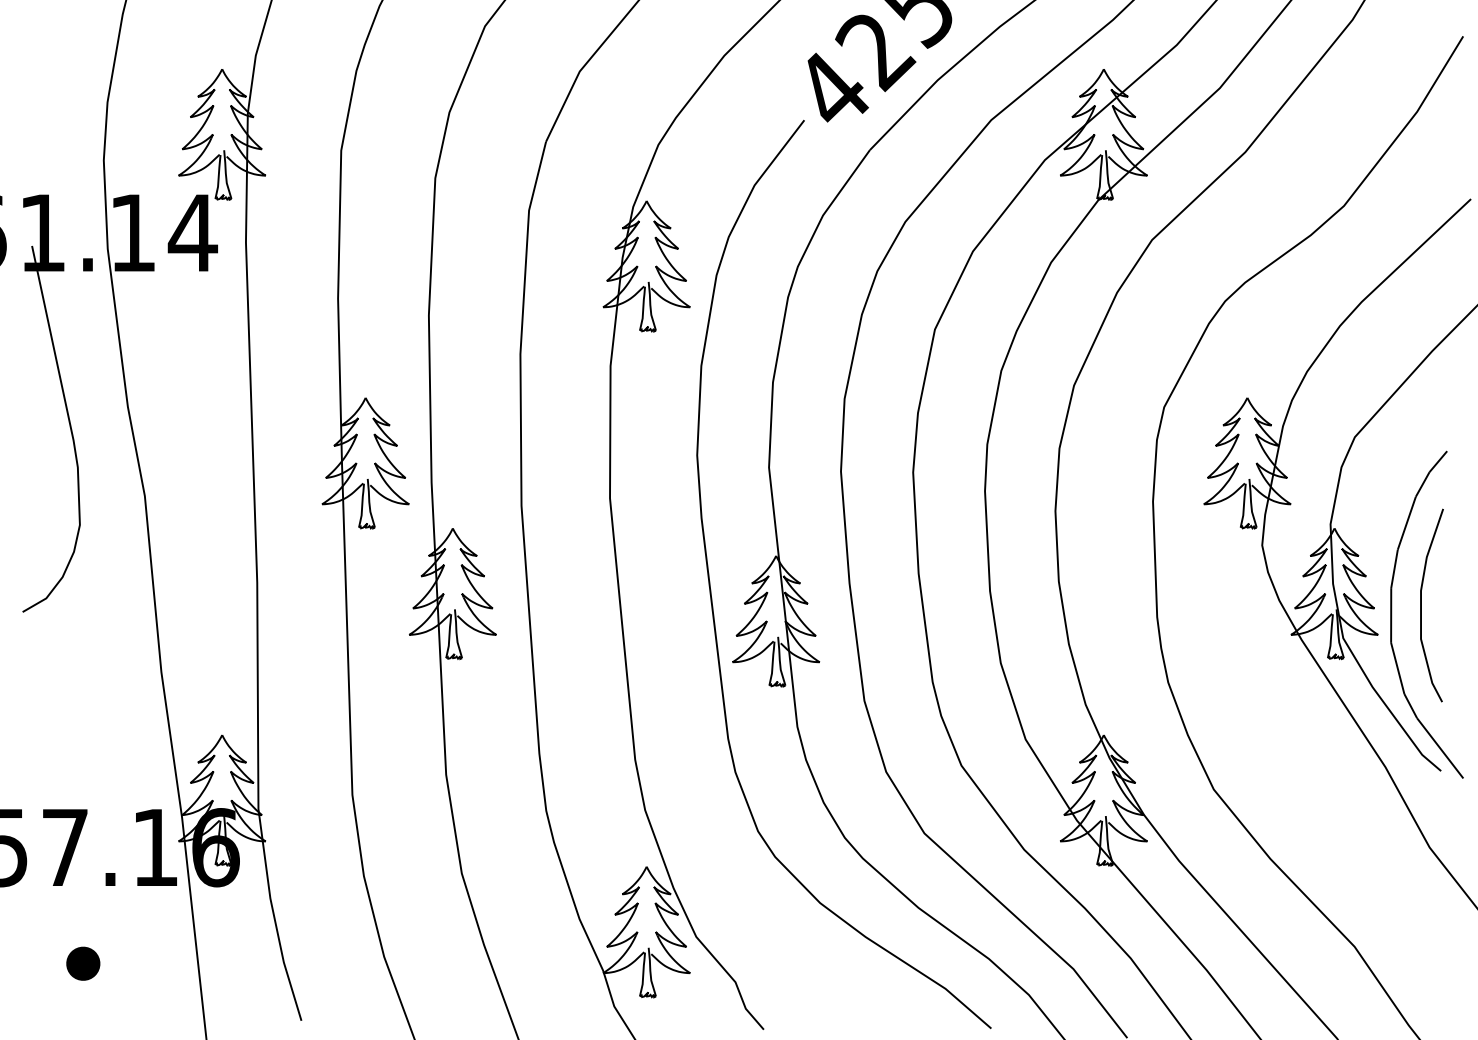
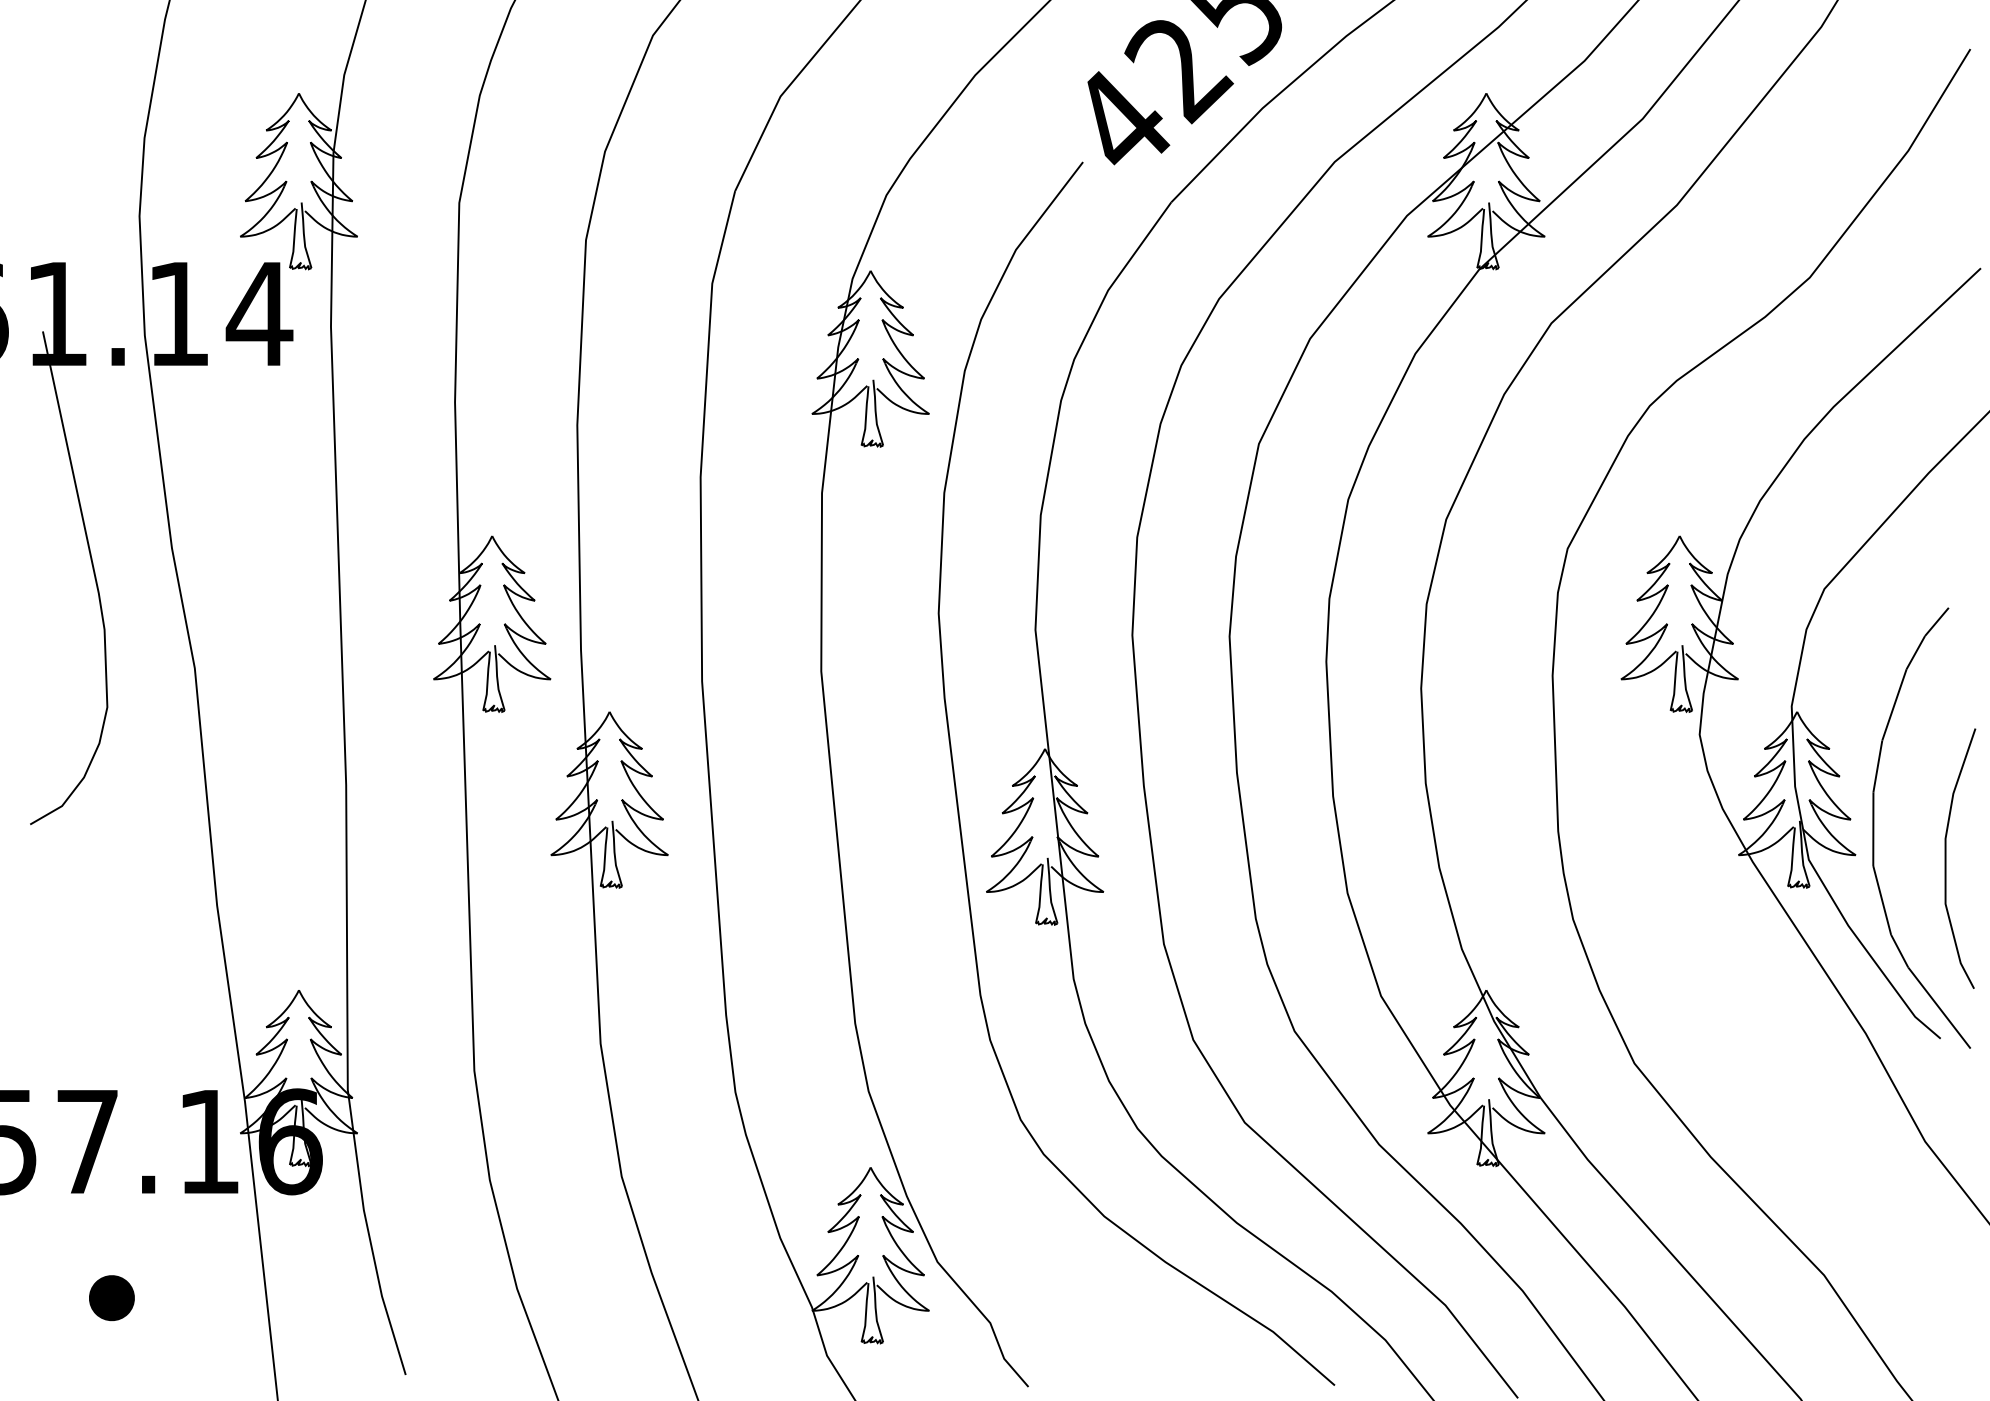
curve: (1421, 605) -> (1946, 858), moved

